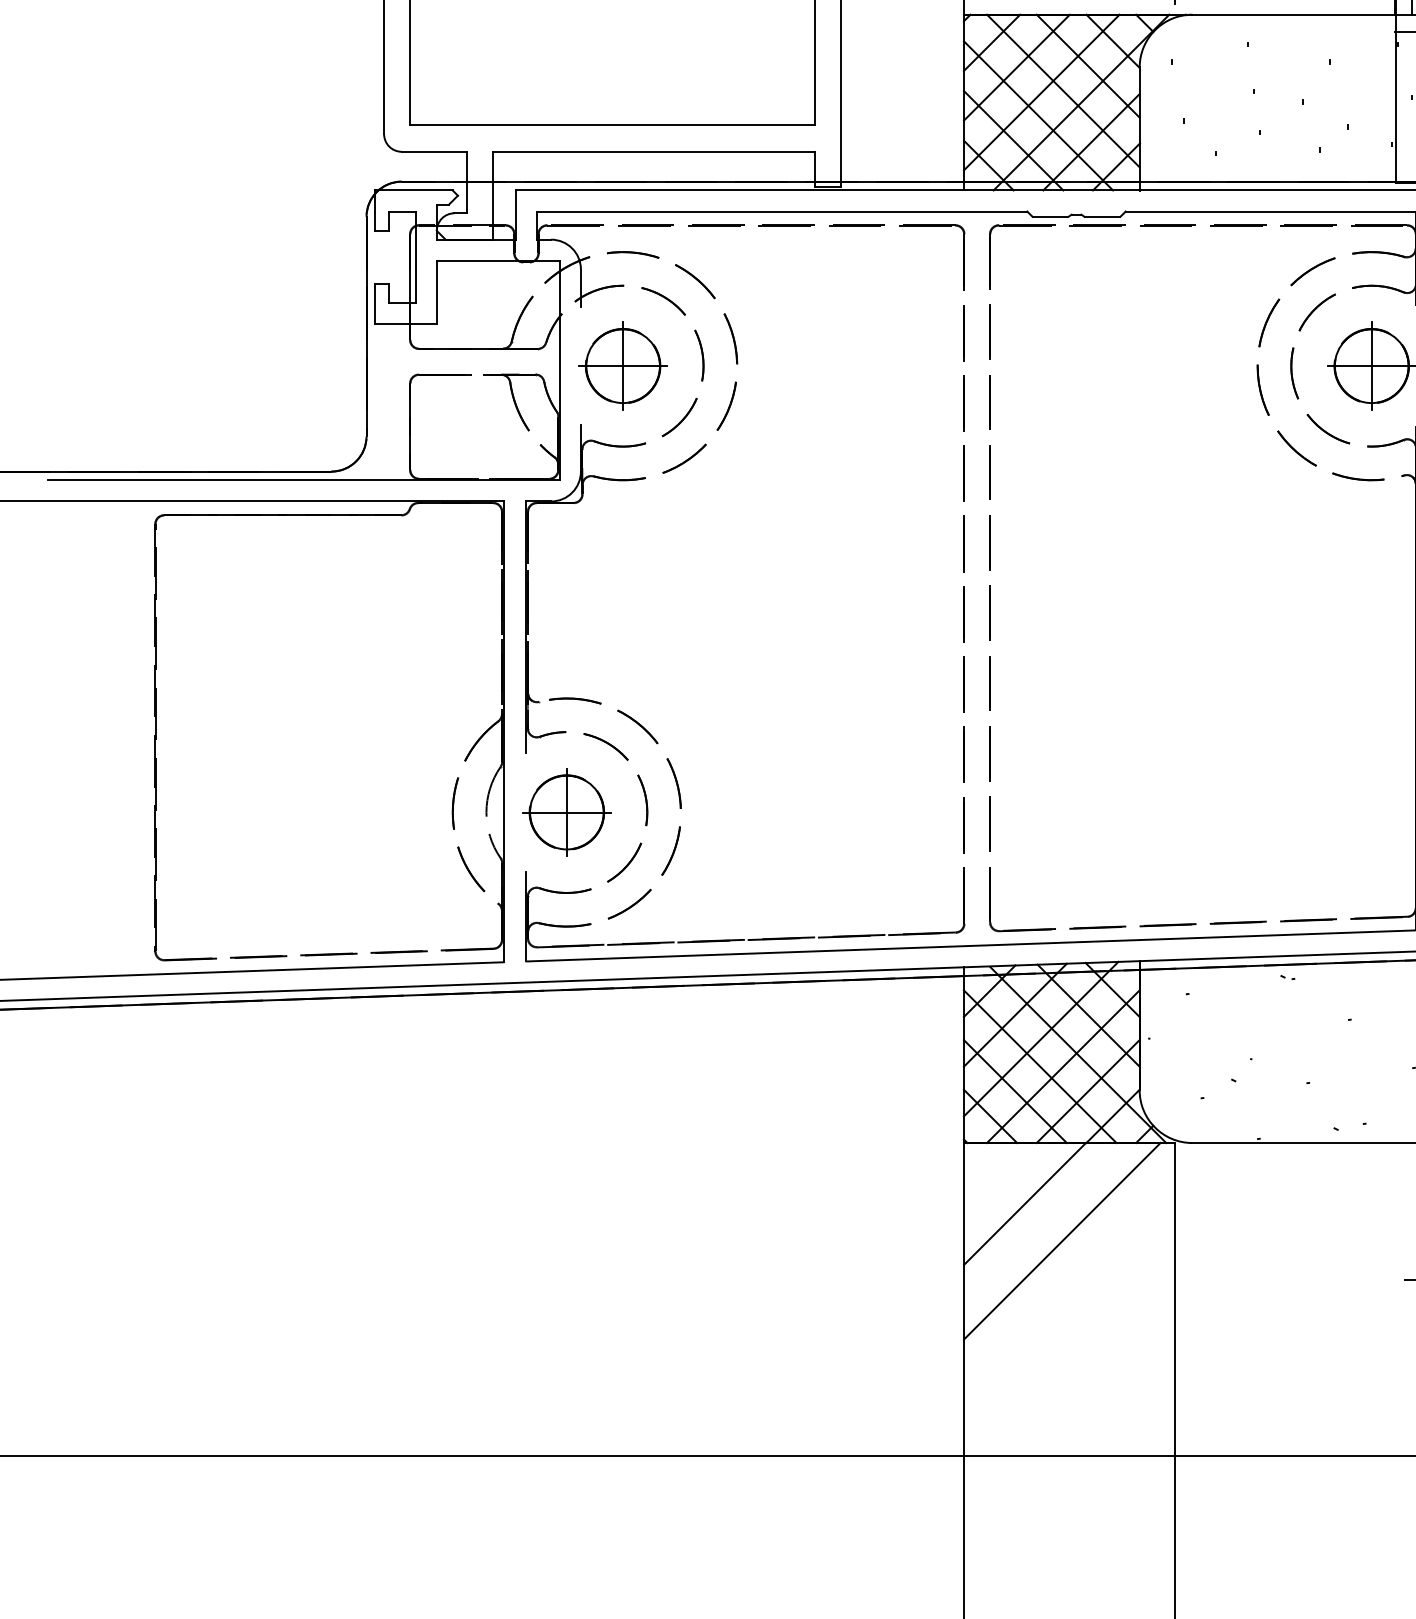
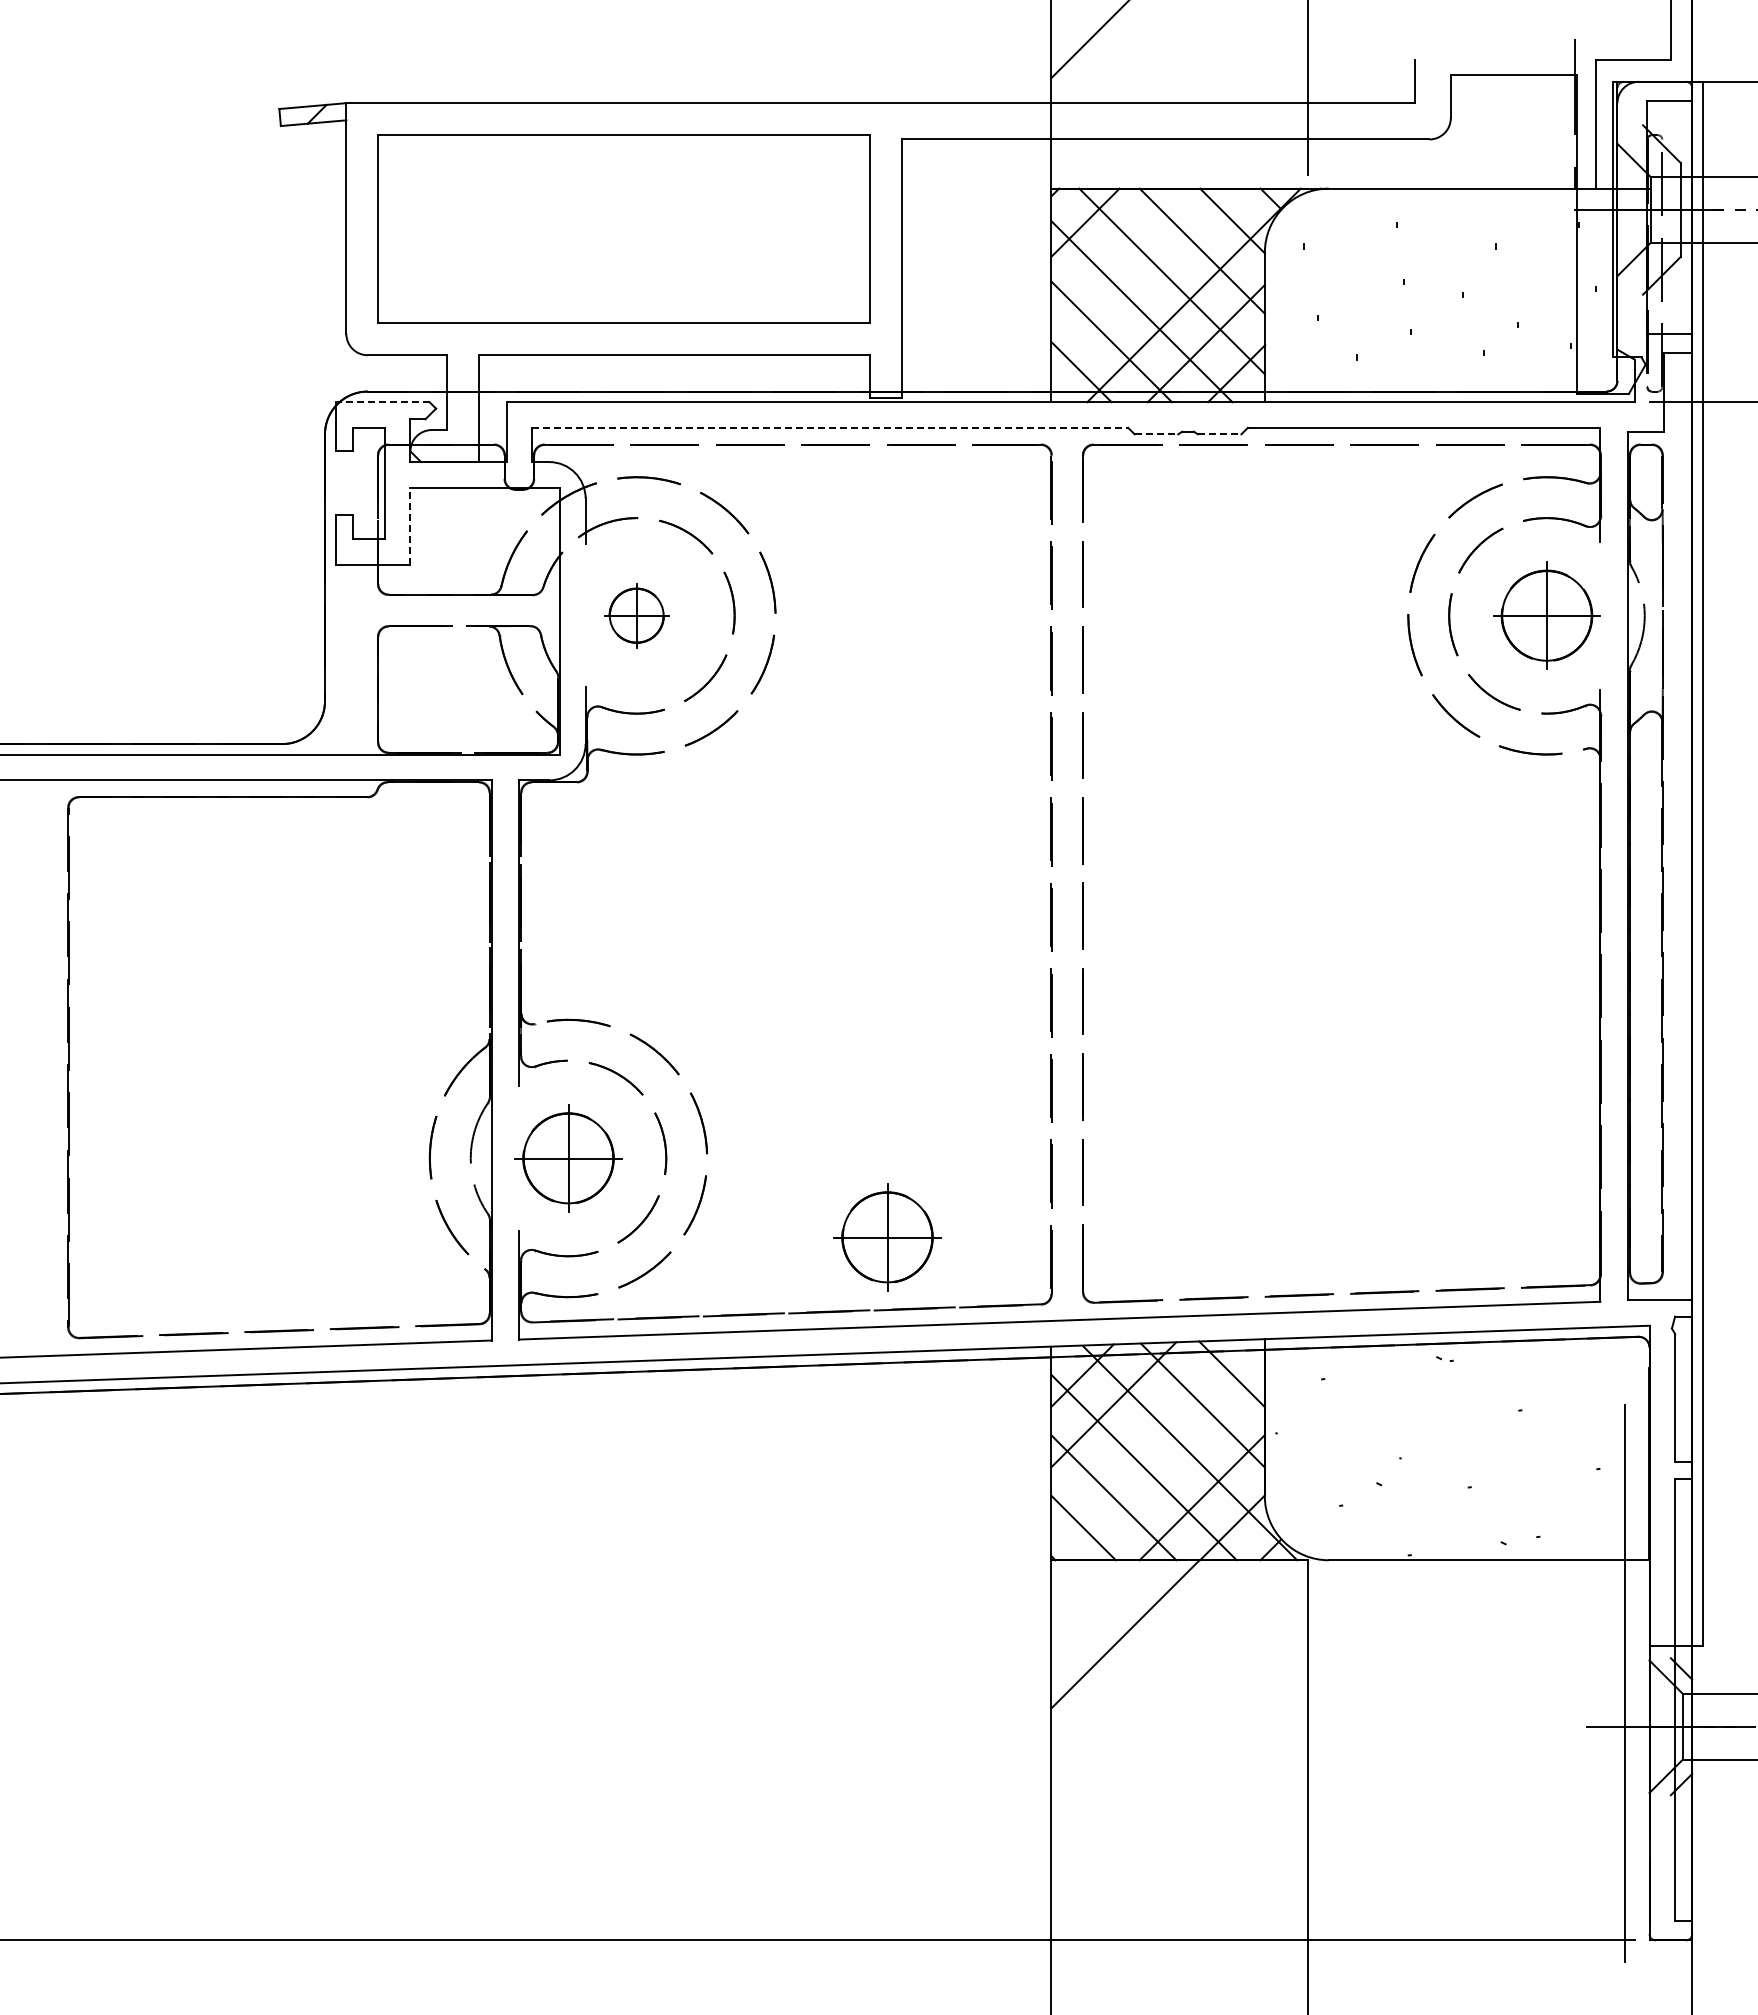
line: (1016, 67) -> (1115, 252), removed
line: (1041, 91) -> (1145, 282), removed
line: (413, 190) -> (382, 402), solid -> dashed
line: (782, 211) -> (830, 427), solid -> dashed
line: (1050, 216) -> (1156, 434), solid -> dashed
line: (1102, 216) -> (1219, 434), solid -> dashed
line: (436, 291) -> (410, 525), solid -> dashed
part: (622, 365) -> (636, 615), size x0.6
part: (829, 877) -> (887, 1237), added
line: (1041, 1038) -> (1145, 1433), removed
line: (1062, 1066) -> (1171, 1467), removed
line: (1062, 1241) -> (1170, 1679), removed

